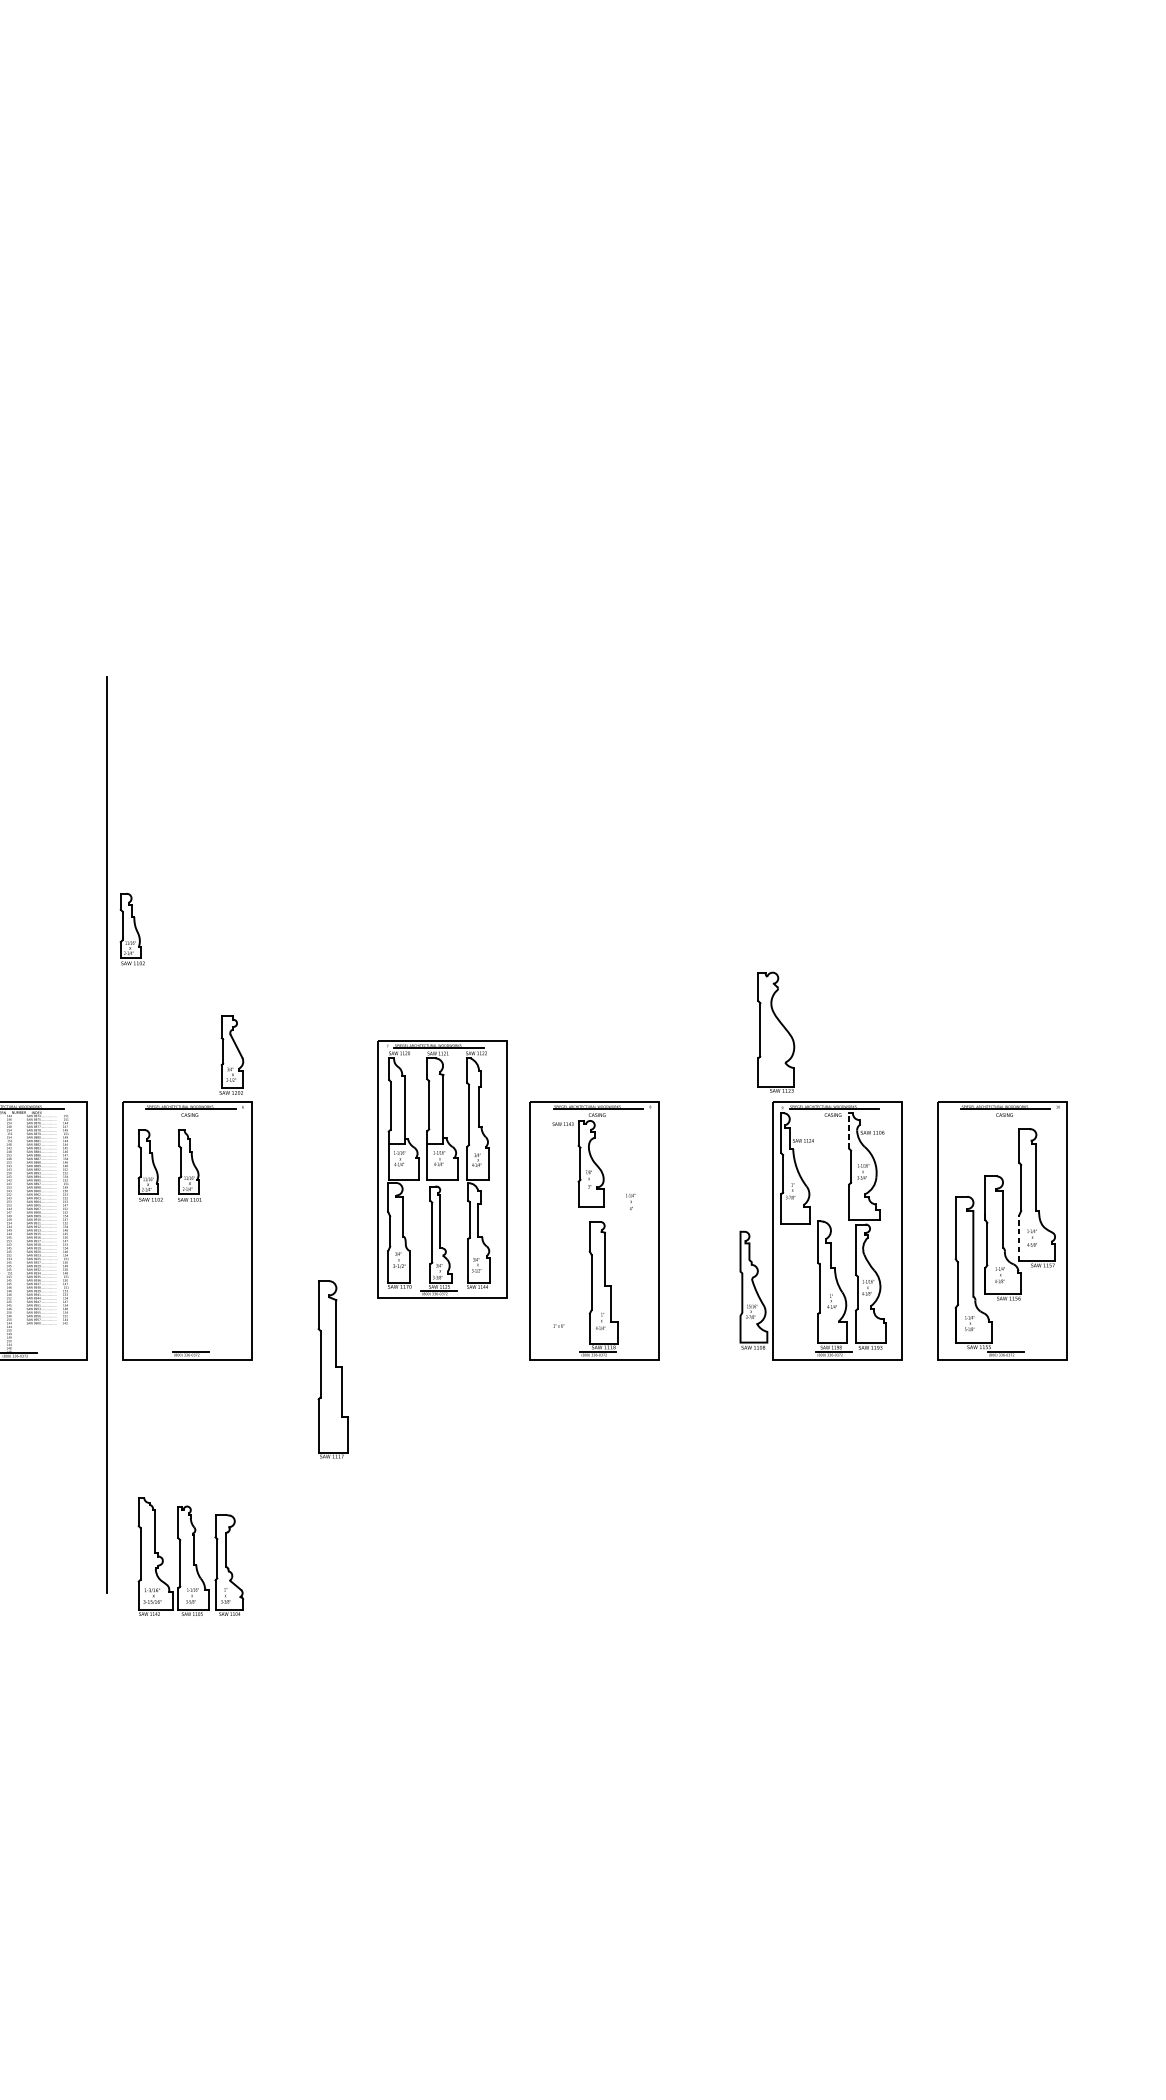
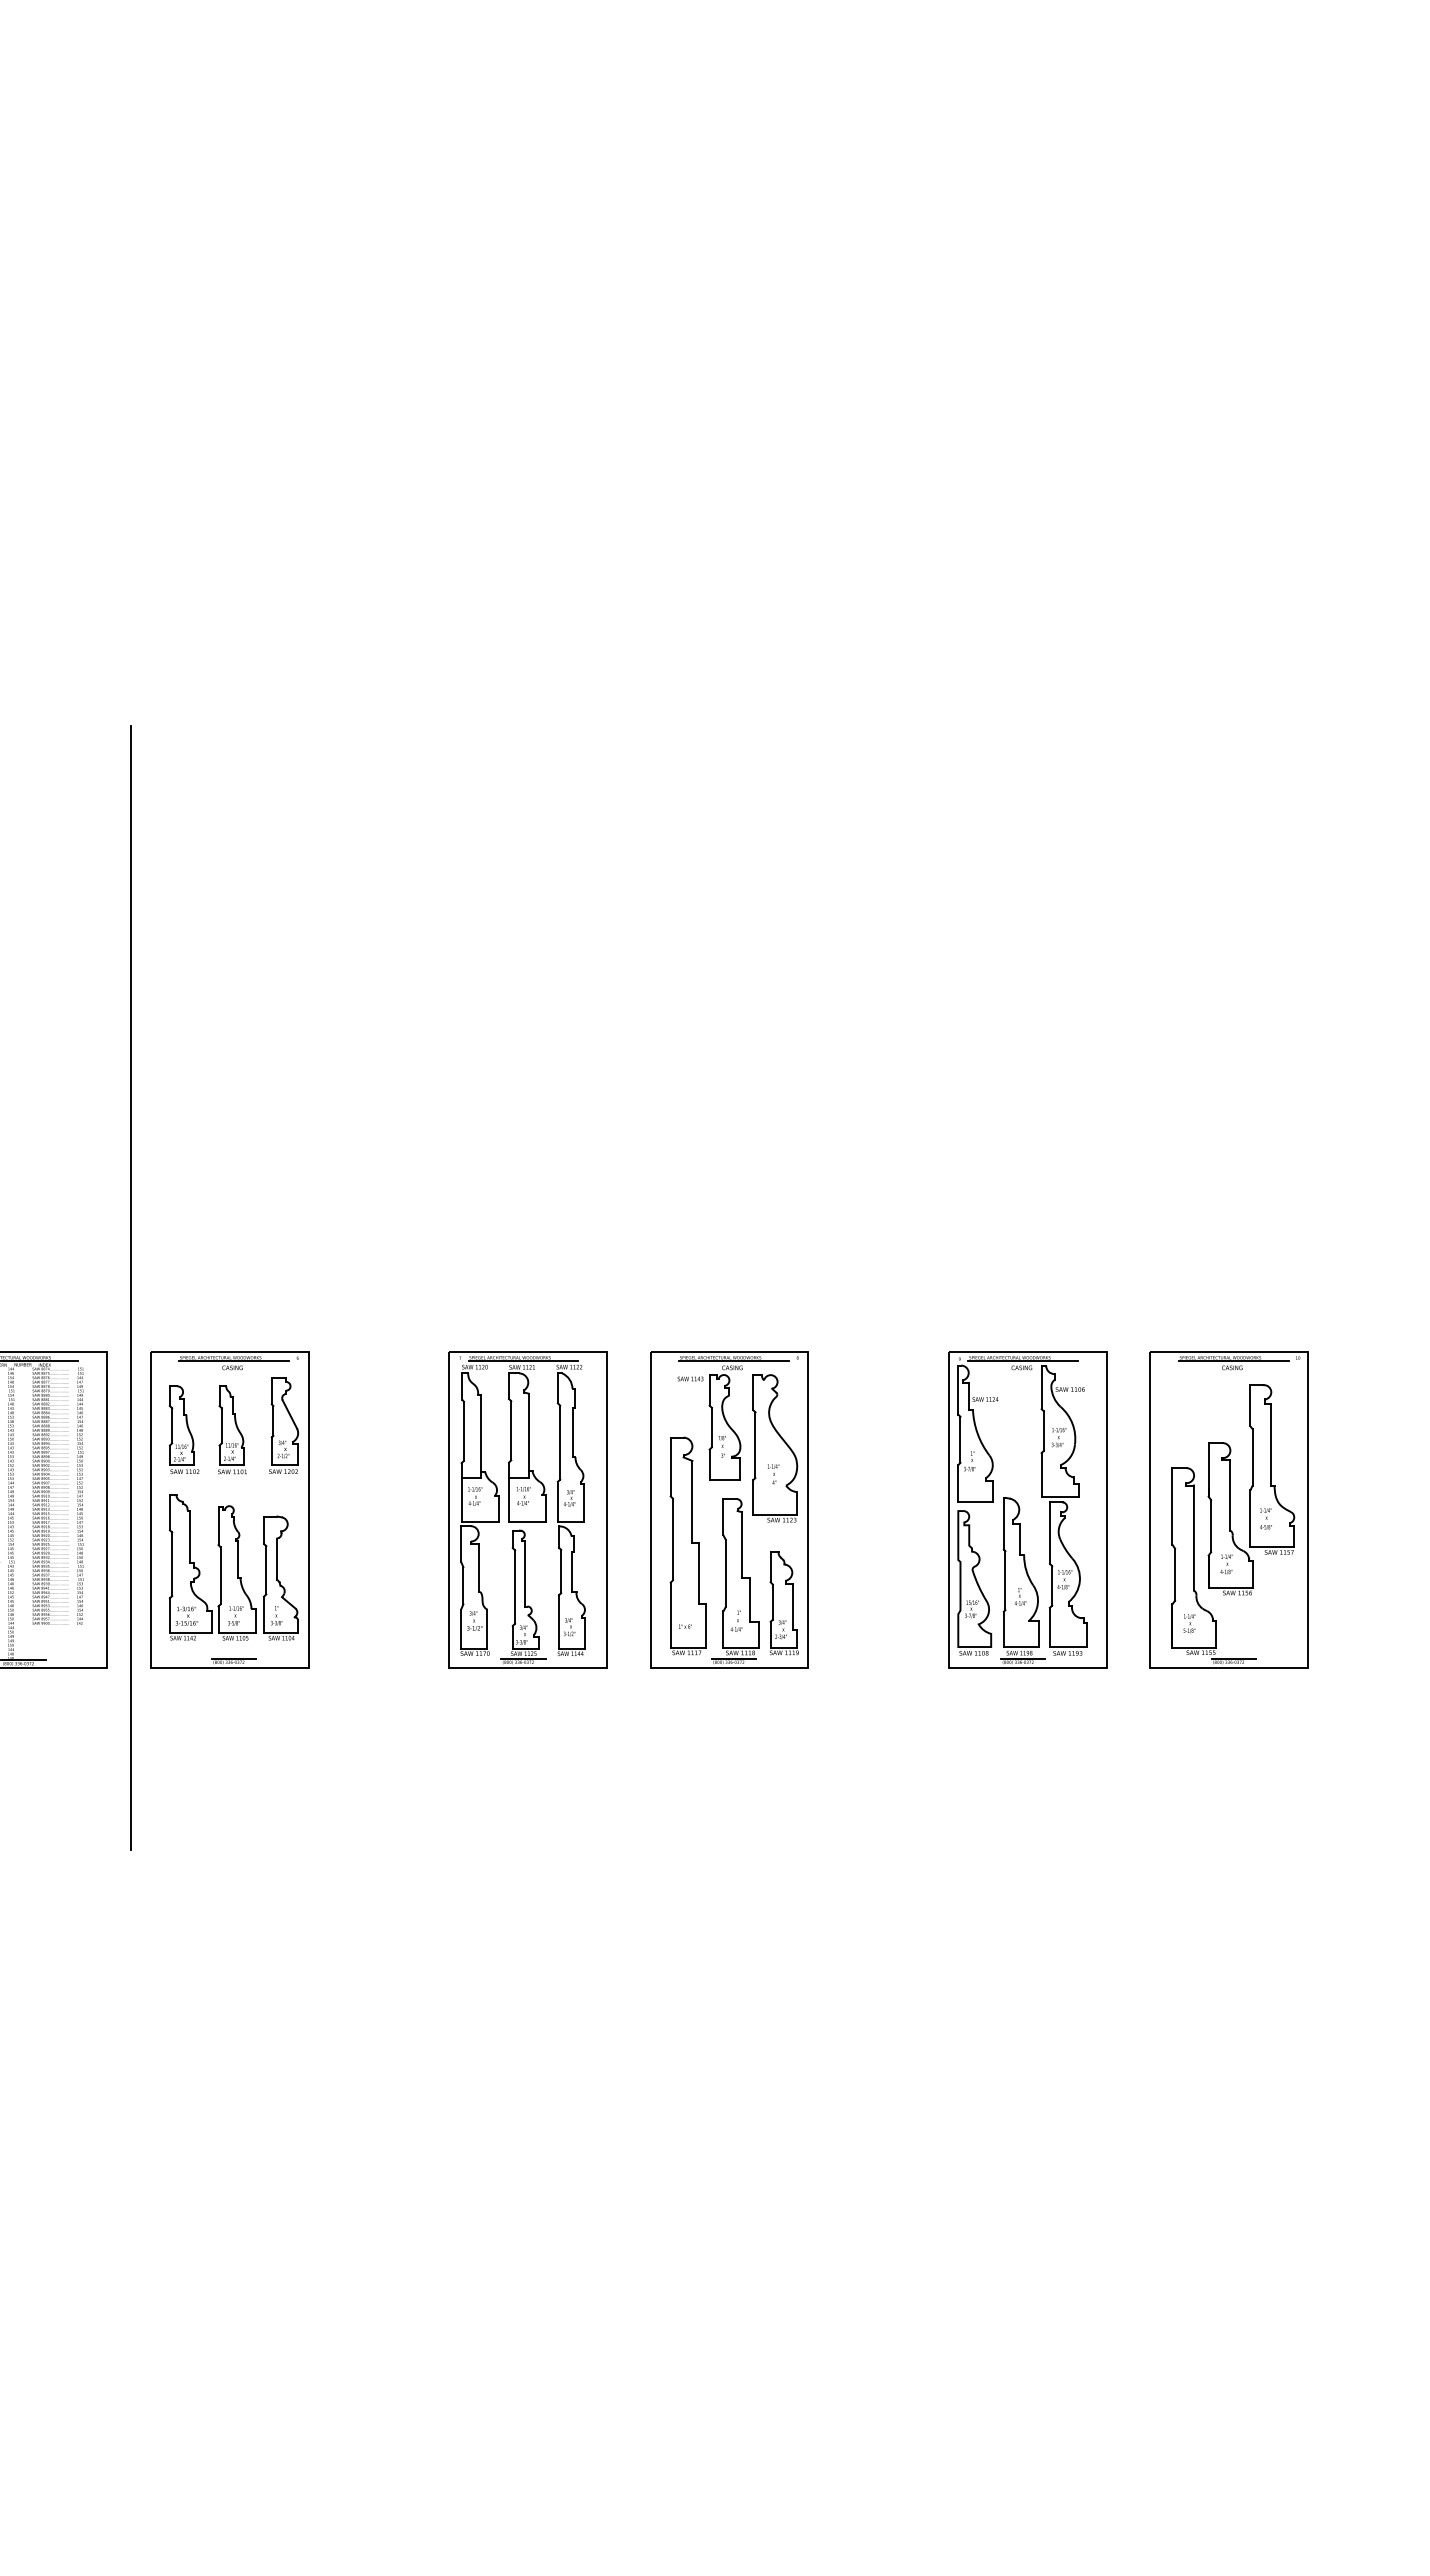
part: (131, 928) -> (161, 1139), removed
part: (776, 1032) -> (775, 1448), moved
part: (232, 1055) -> (284, 1425), moved
line: (849, 1131) -> (1041, 1387), dashed -> solid
line: (106, 1134) -> (130, 1287), moved
part: (442, 1169) -> (527, 1509), moved
line: (1019, 1237) -> (1250, 1518), dashed -> solid
part: (753, 1290) -> (974, 1582), moved
part: (638, 1307) -> (783, 1603), added
part: (332, 1369) -> (687, 1545), moved
part: (190, 1556) -> (233, 1567), moved

